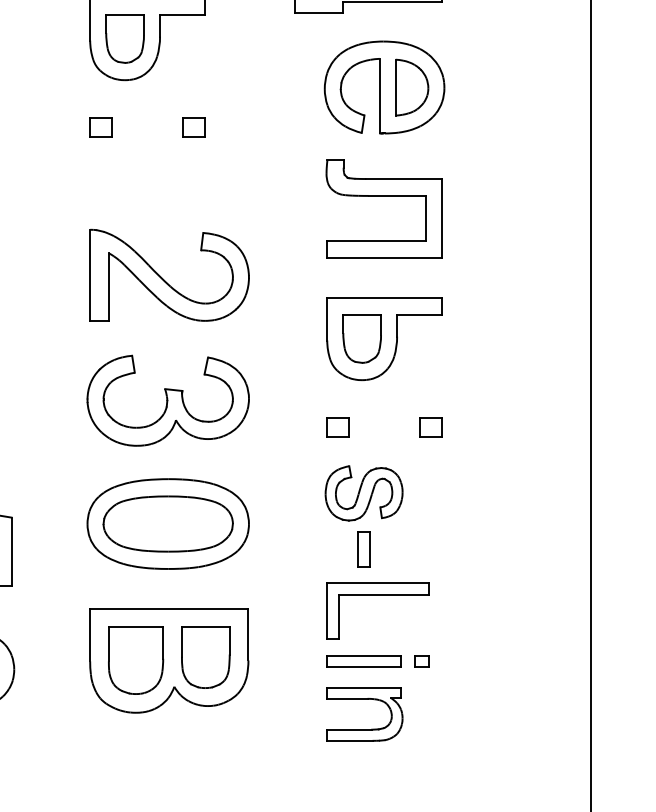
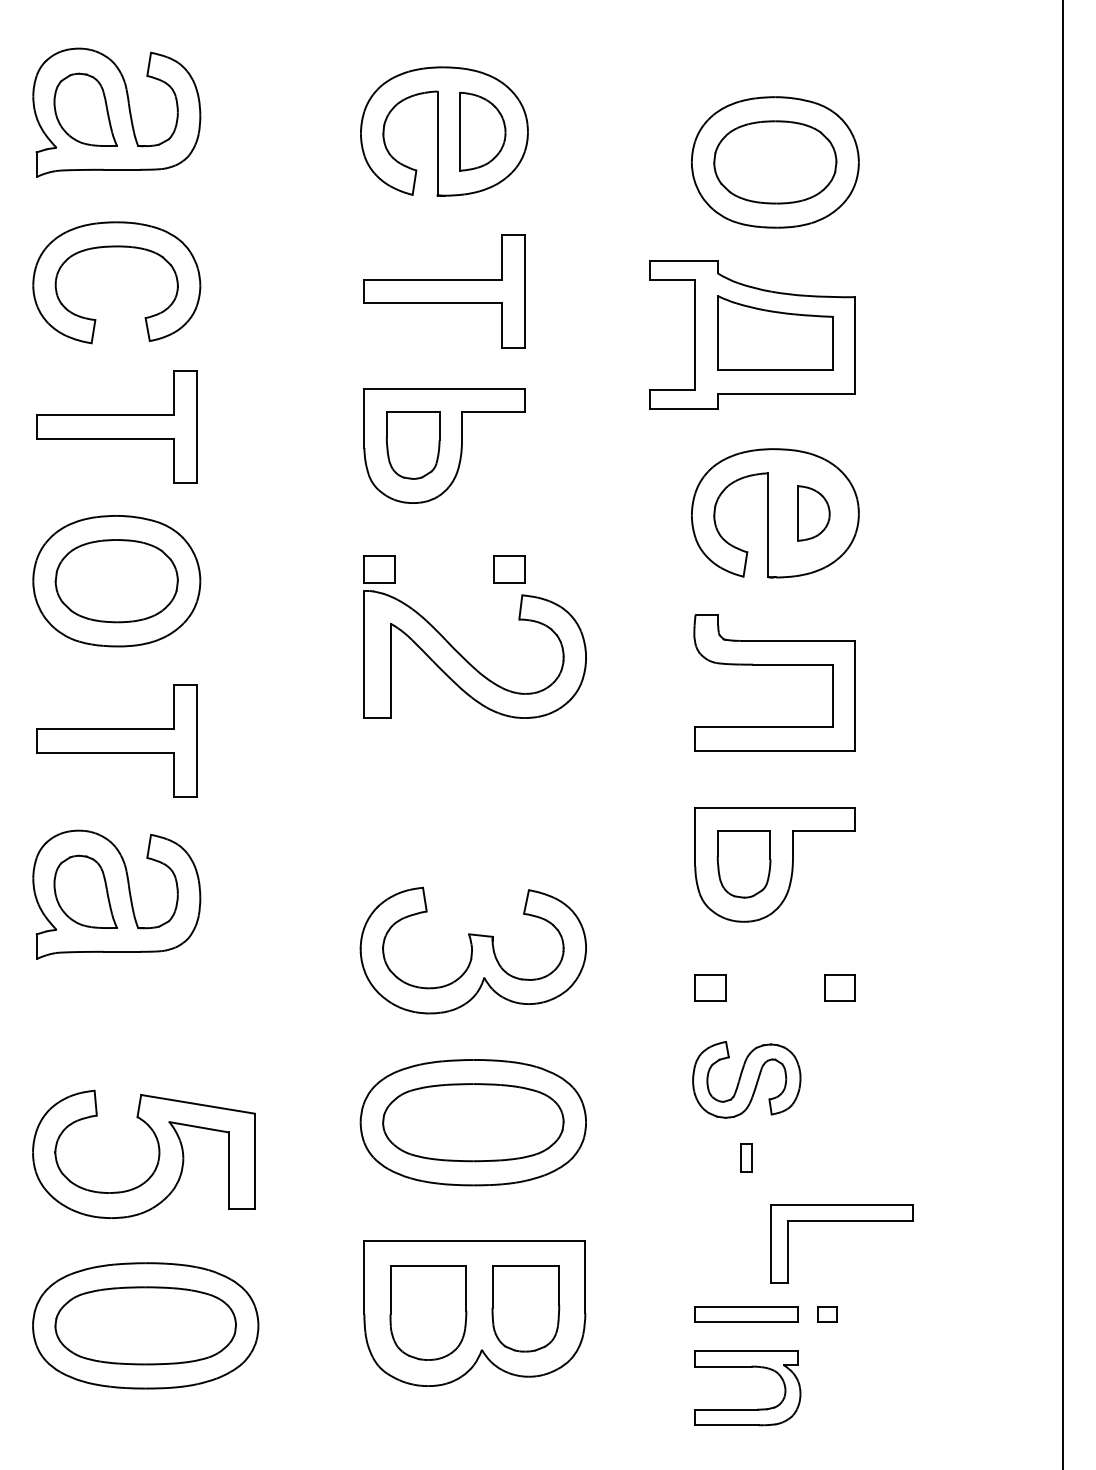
part: (411, 87) -> (813, 513), size x0.7
part: (164, 279) -> (467, 660), moved
part: (363, 549) -> (746, 1157), size x0.6
part: (377, 594) -> (841, 1221), moved

